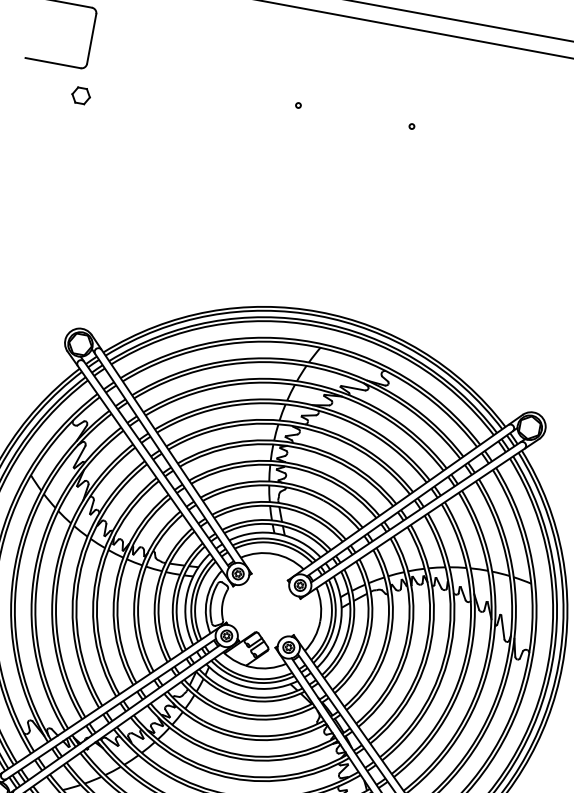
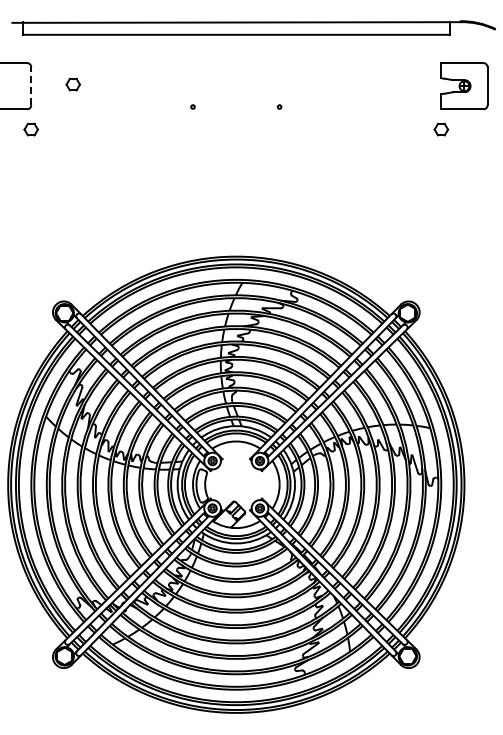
line: (91, 39) -> (31, 86), solid -> dashed
part: (147, 46) -> (73, 84), added

